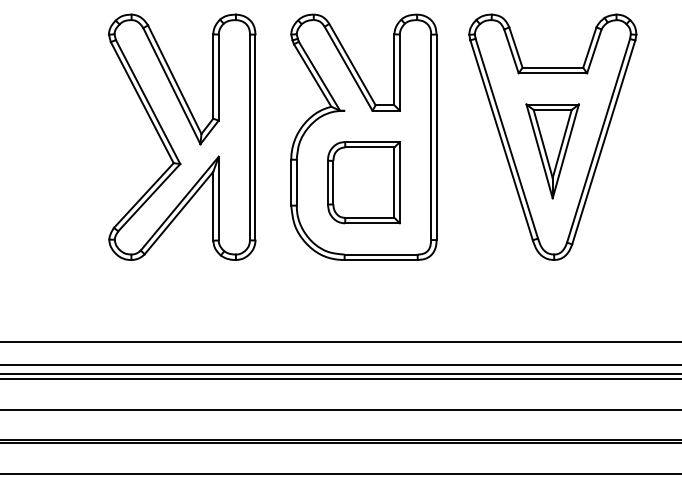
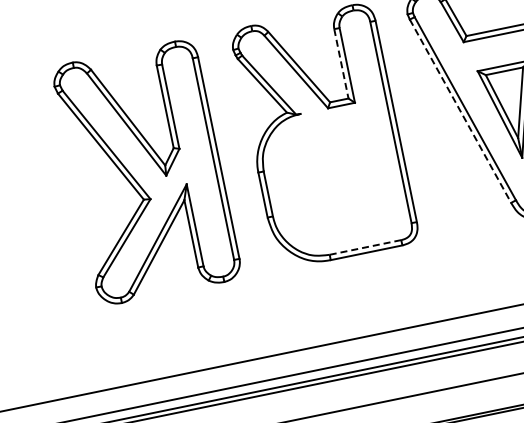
line: (394, 70) -> (341, 64), solid -> dashed
line: (501, 140) -> (460, 111), solid -> dashed
part: (363, 182) -> (333, 180), removed
line: (380, 254) -> (364, 247), solid -> dashed

